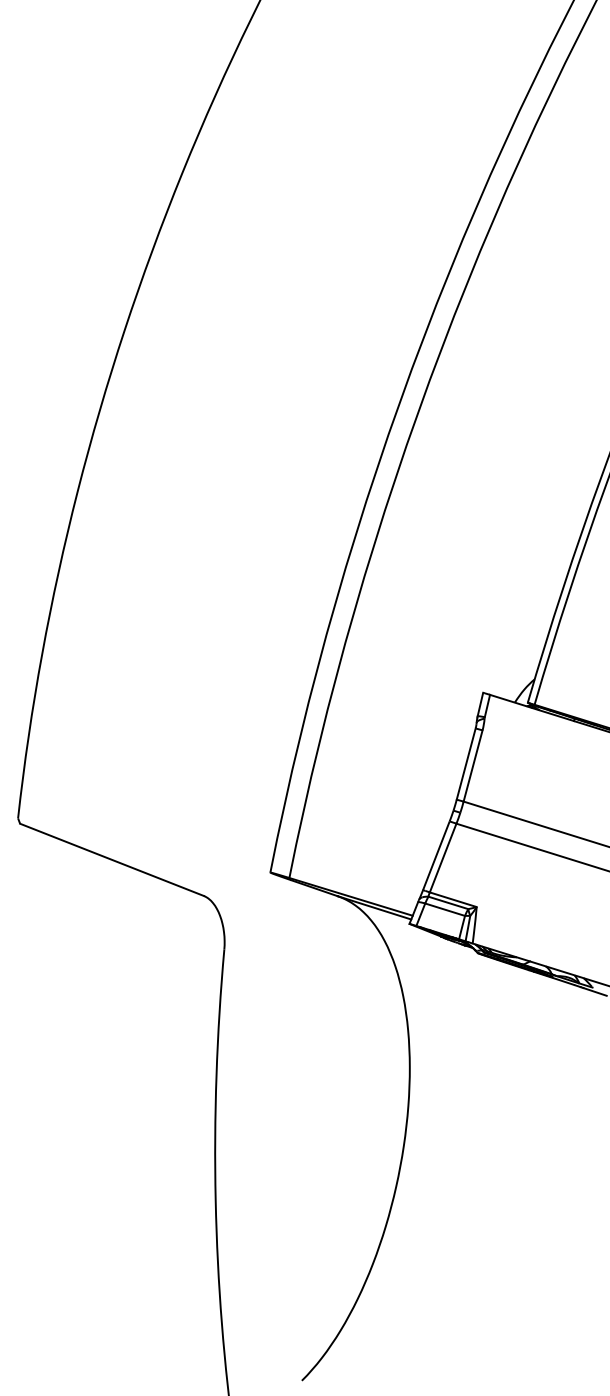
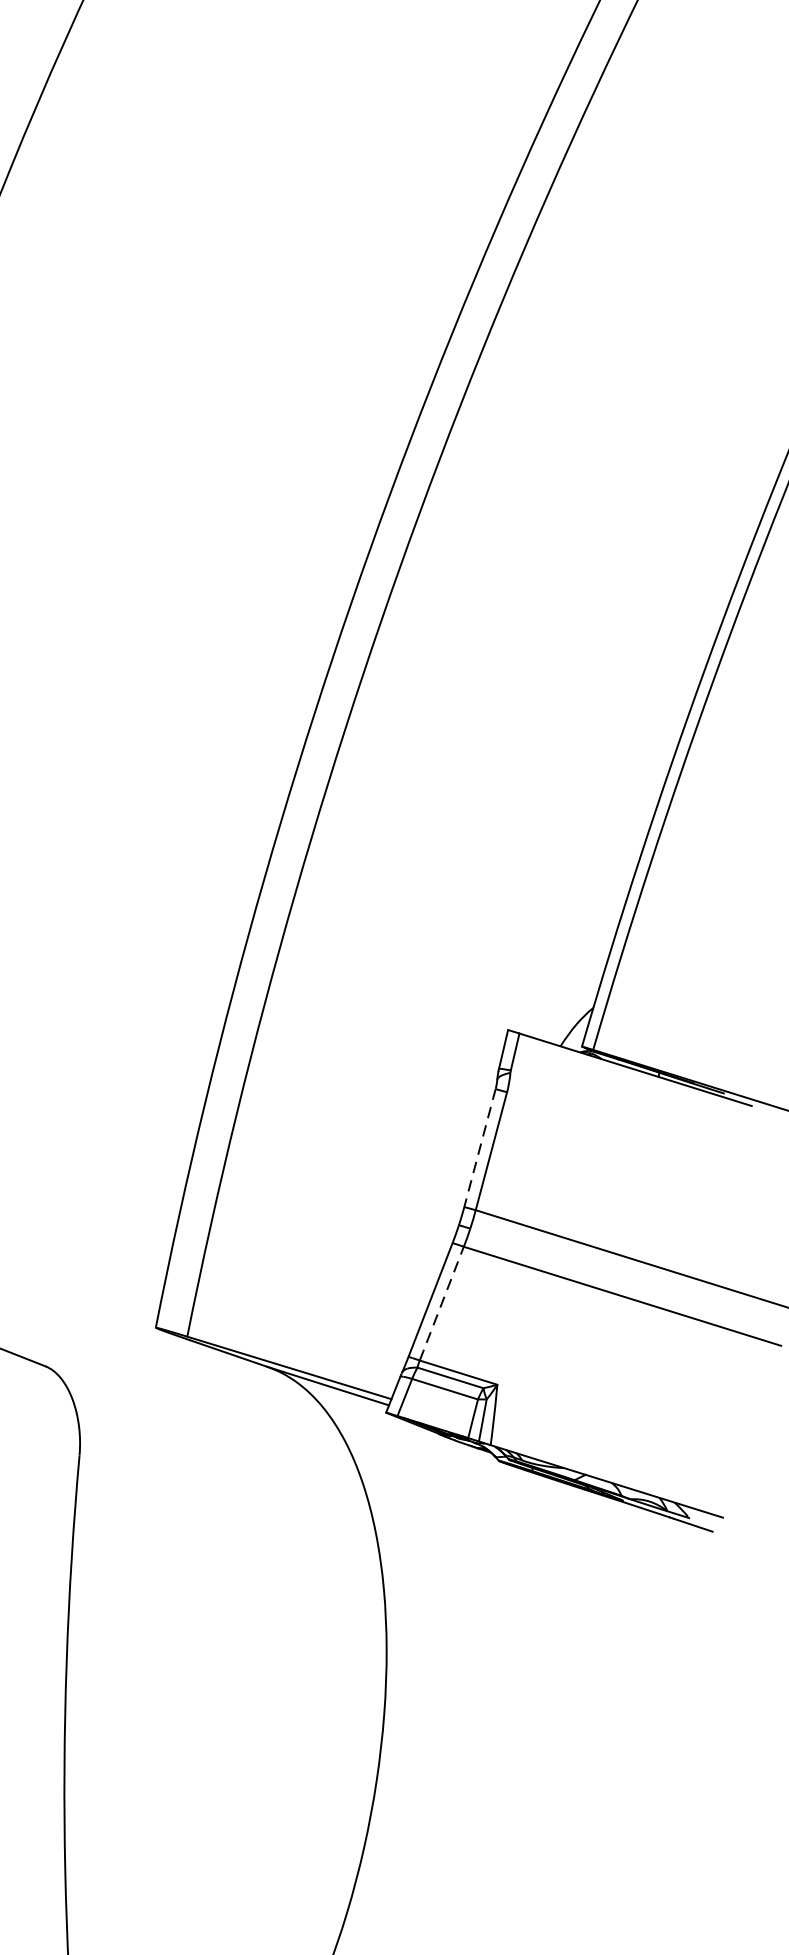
line: (466, 763) -> (480, 1147), solid -> dashed
line: (443, 858) -> (442, 1304), solid -> dashed

